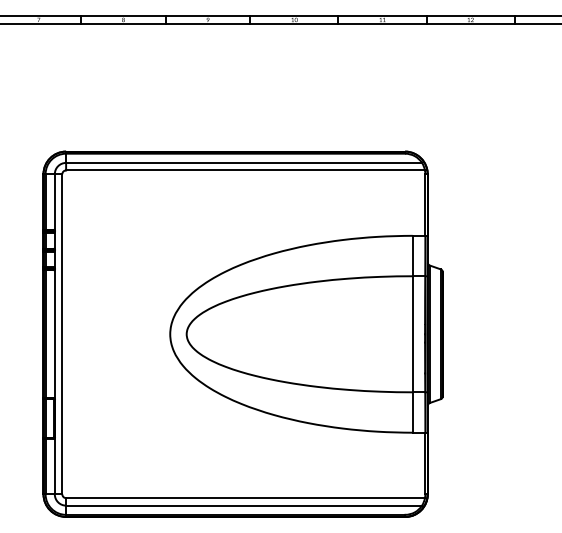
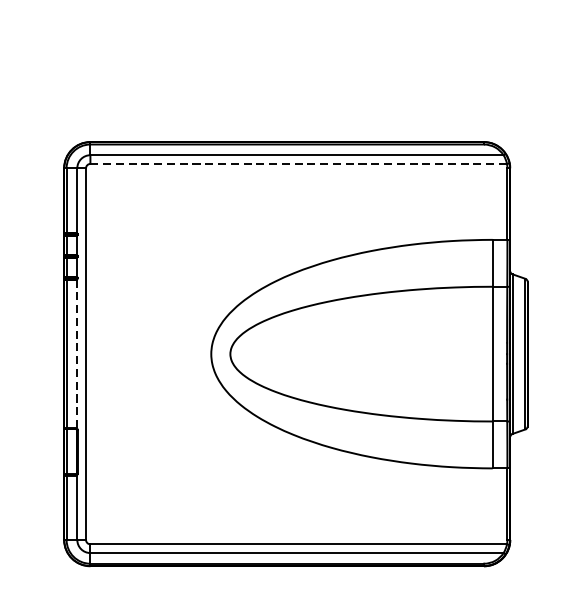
line: (245, 170) -> (298, 164), solid -> dashed
line: (54, 334) -> (76, 354), solid -> dashed

